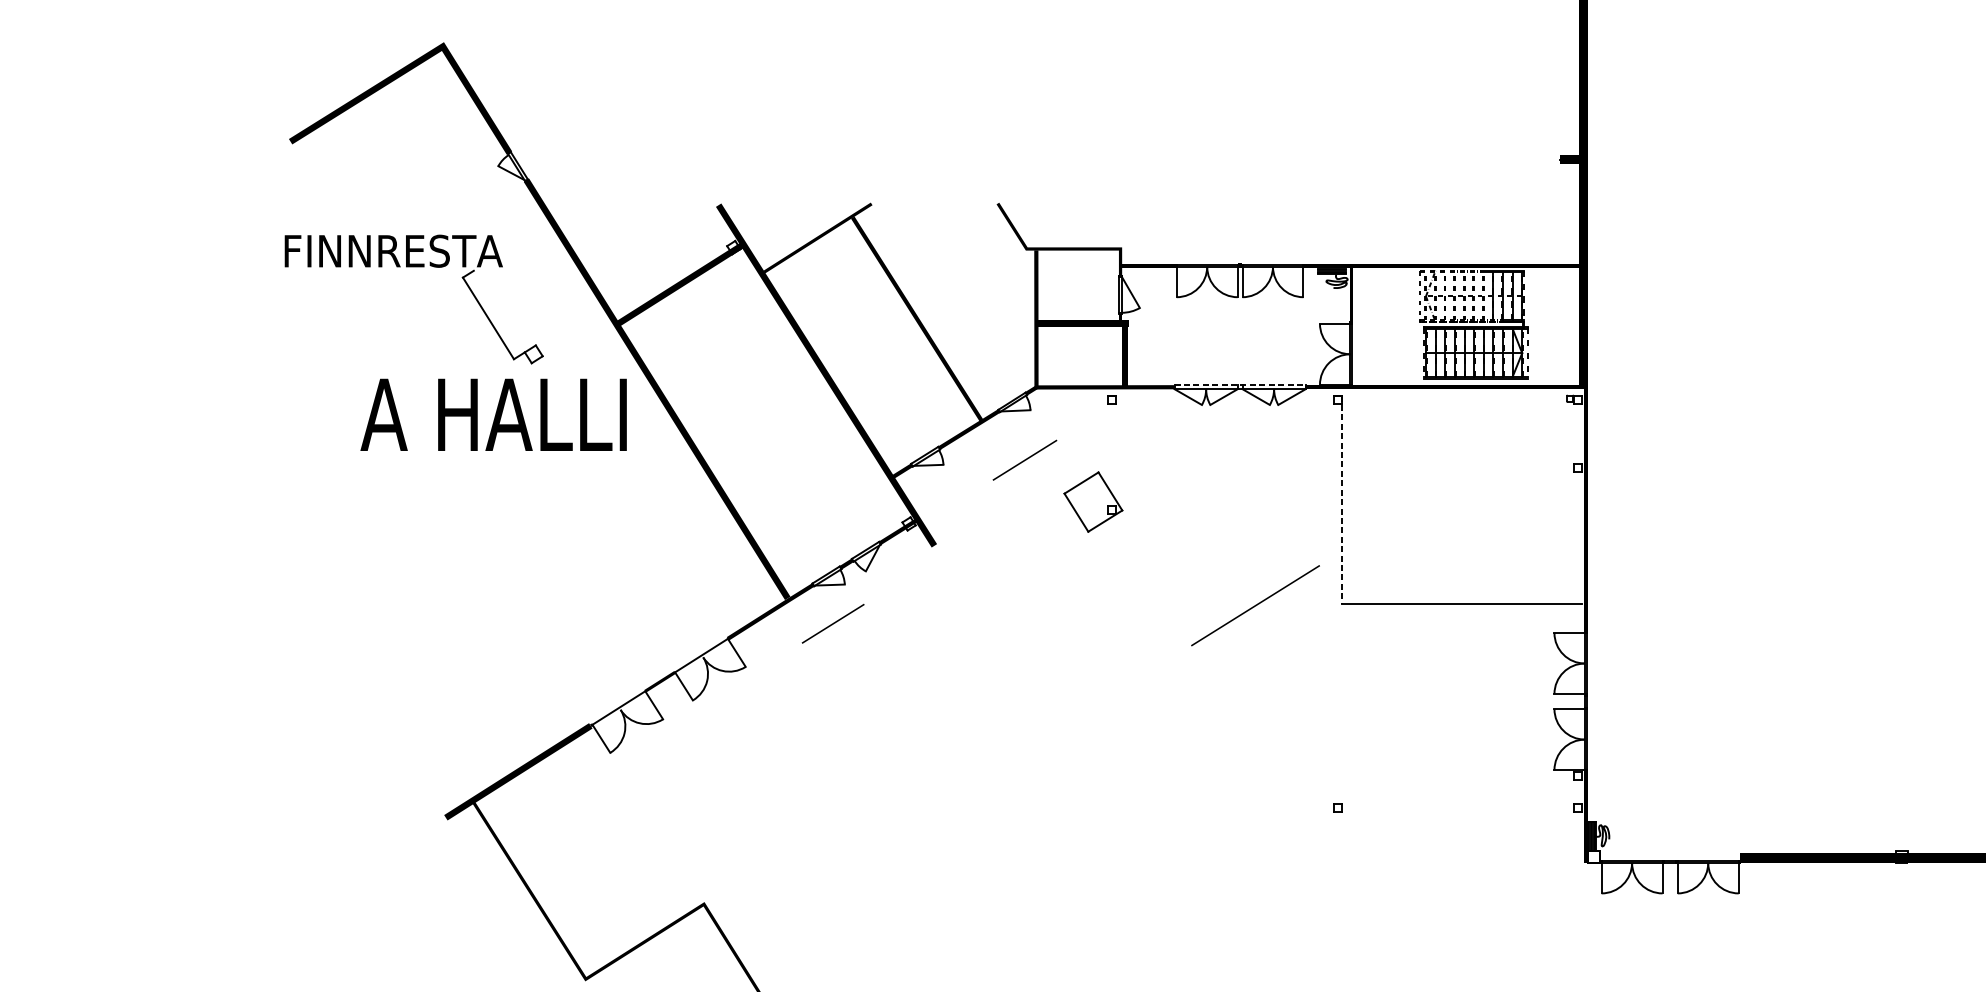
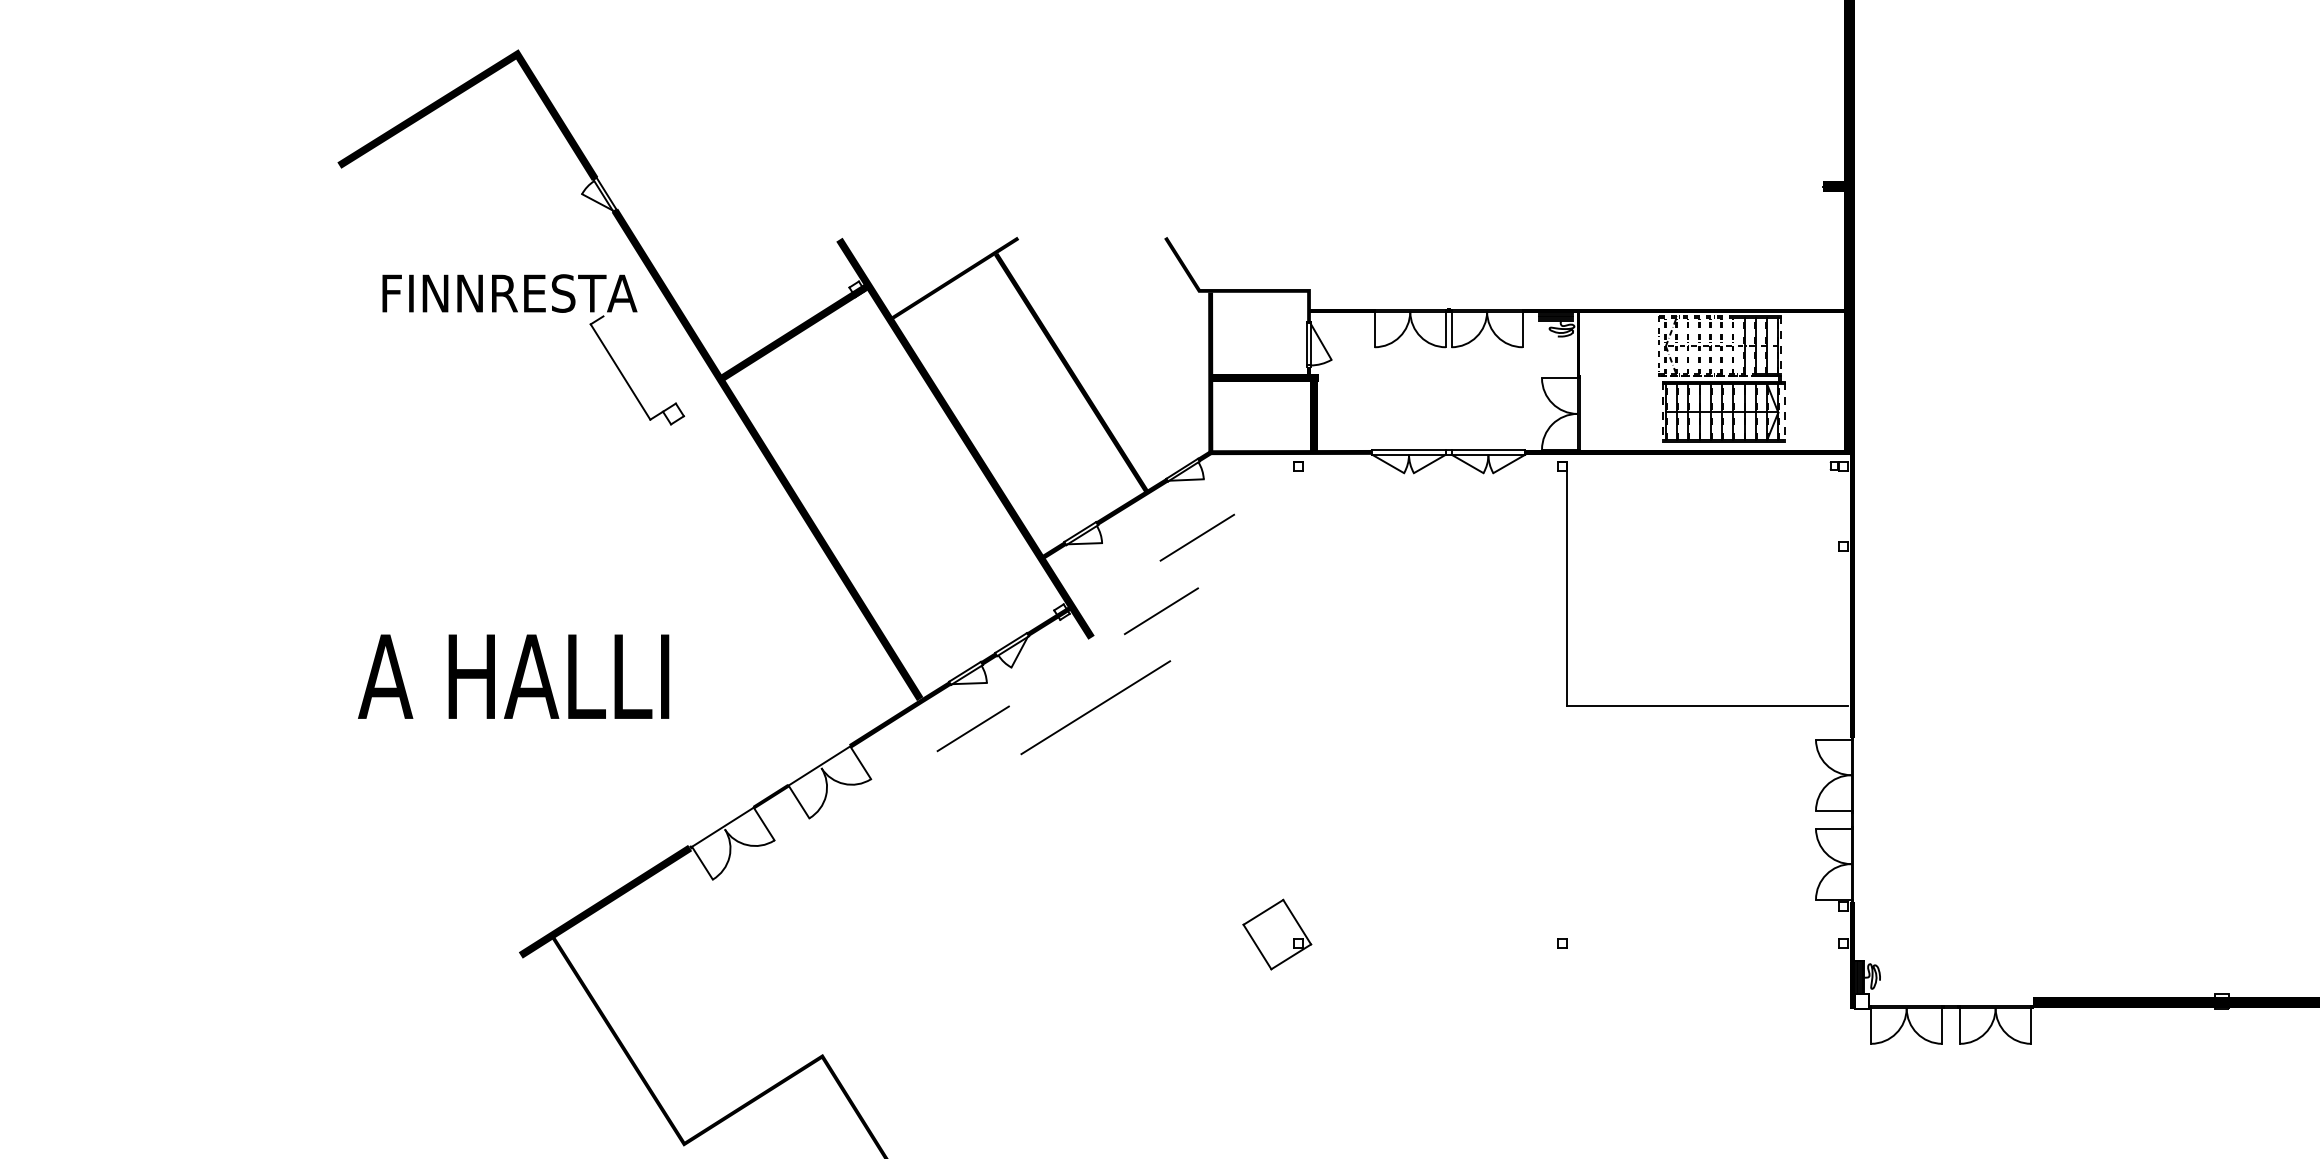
part: (413, 267) -> (533, 312), moved
line: (1239, 385) -> (1448, 450), dashed -> solid
text: (493, 414) -> (513, 676), moved
line: (1341, 499) -> (1567, 583), dashed -> solid
part: (1093, 501) -> (1277, 934), moved
line: (994, 523) -> (1161, 611), added
line: (1255, 605) -> (1095, 707), moved

